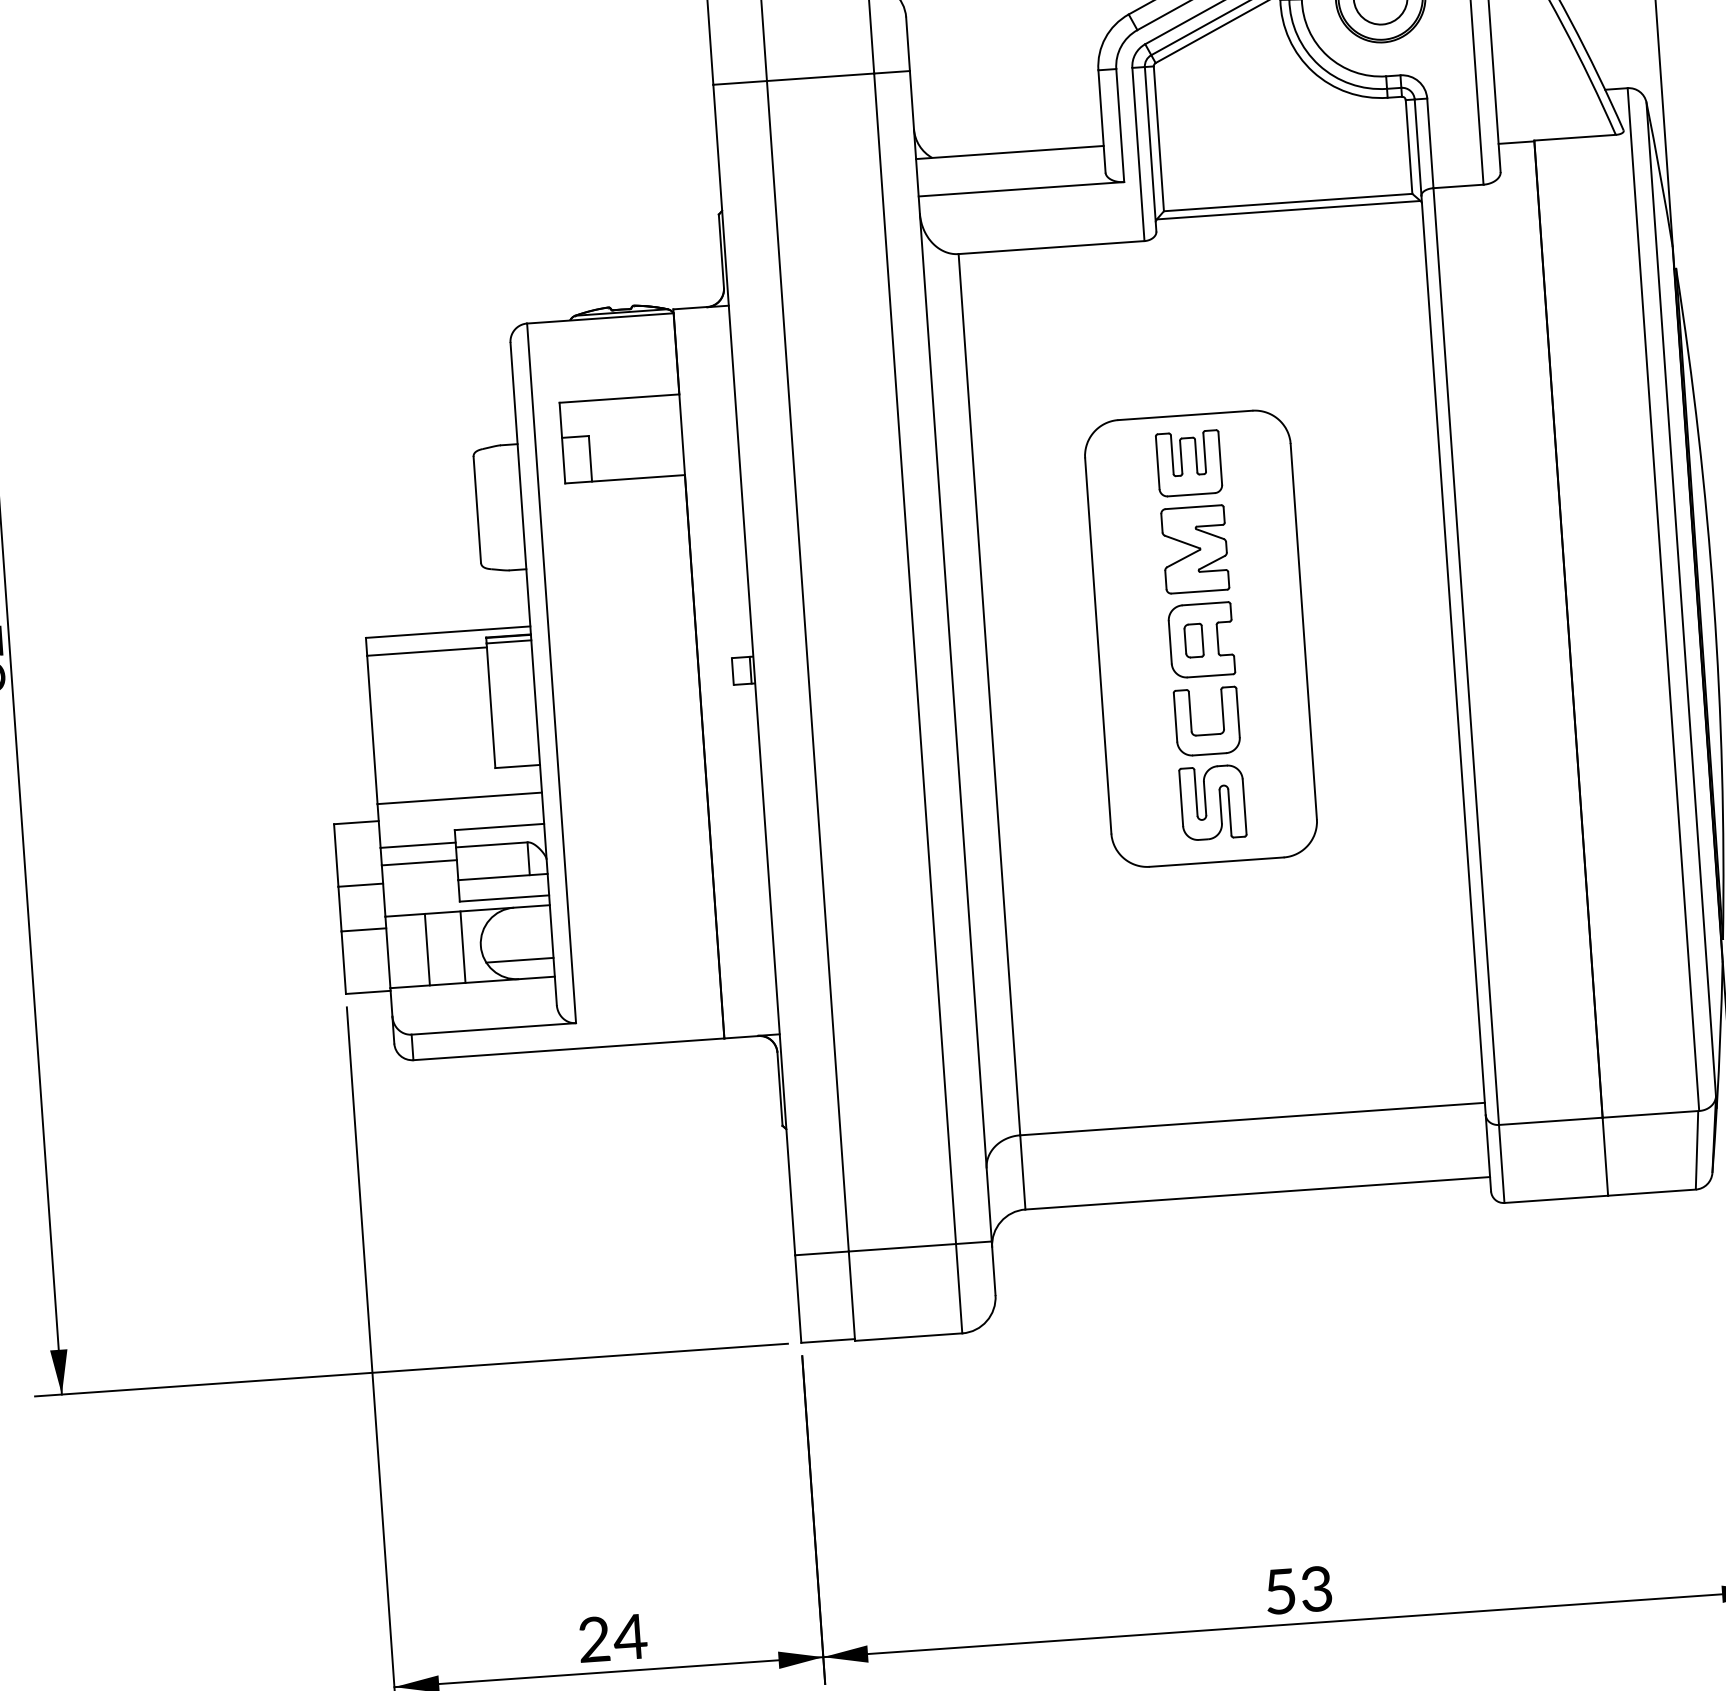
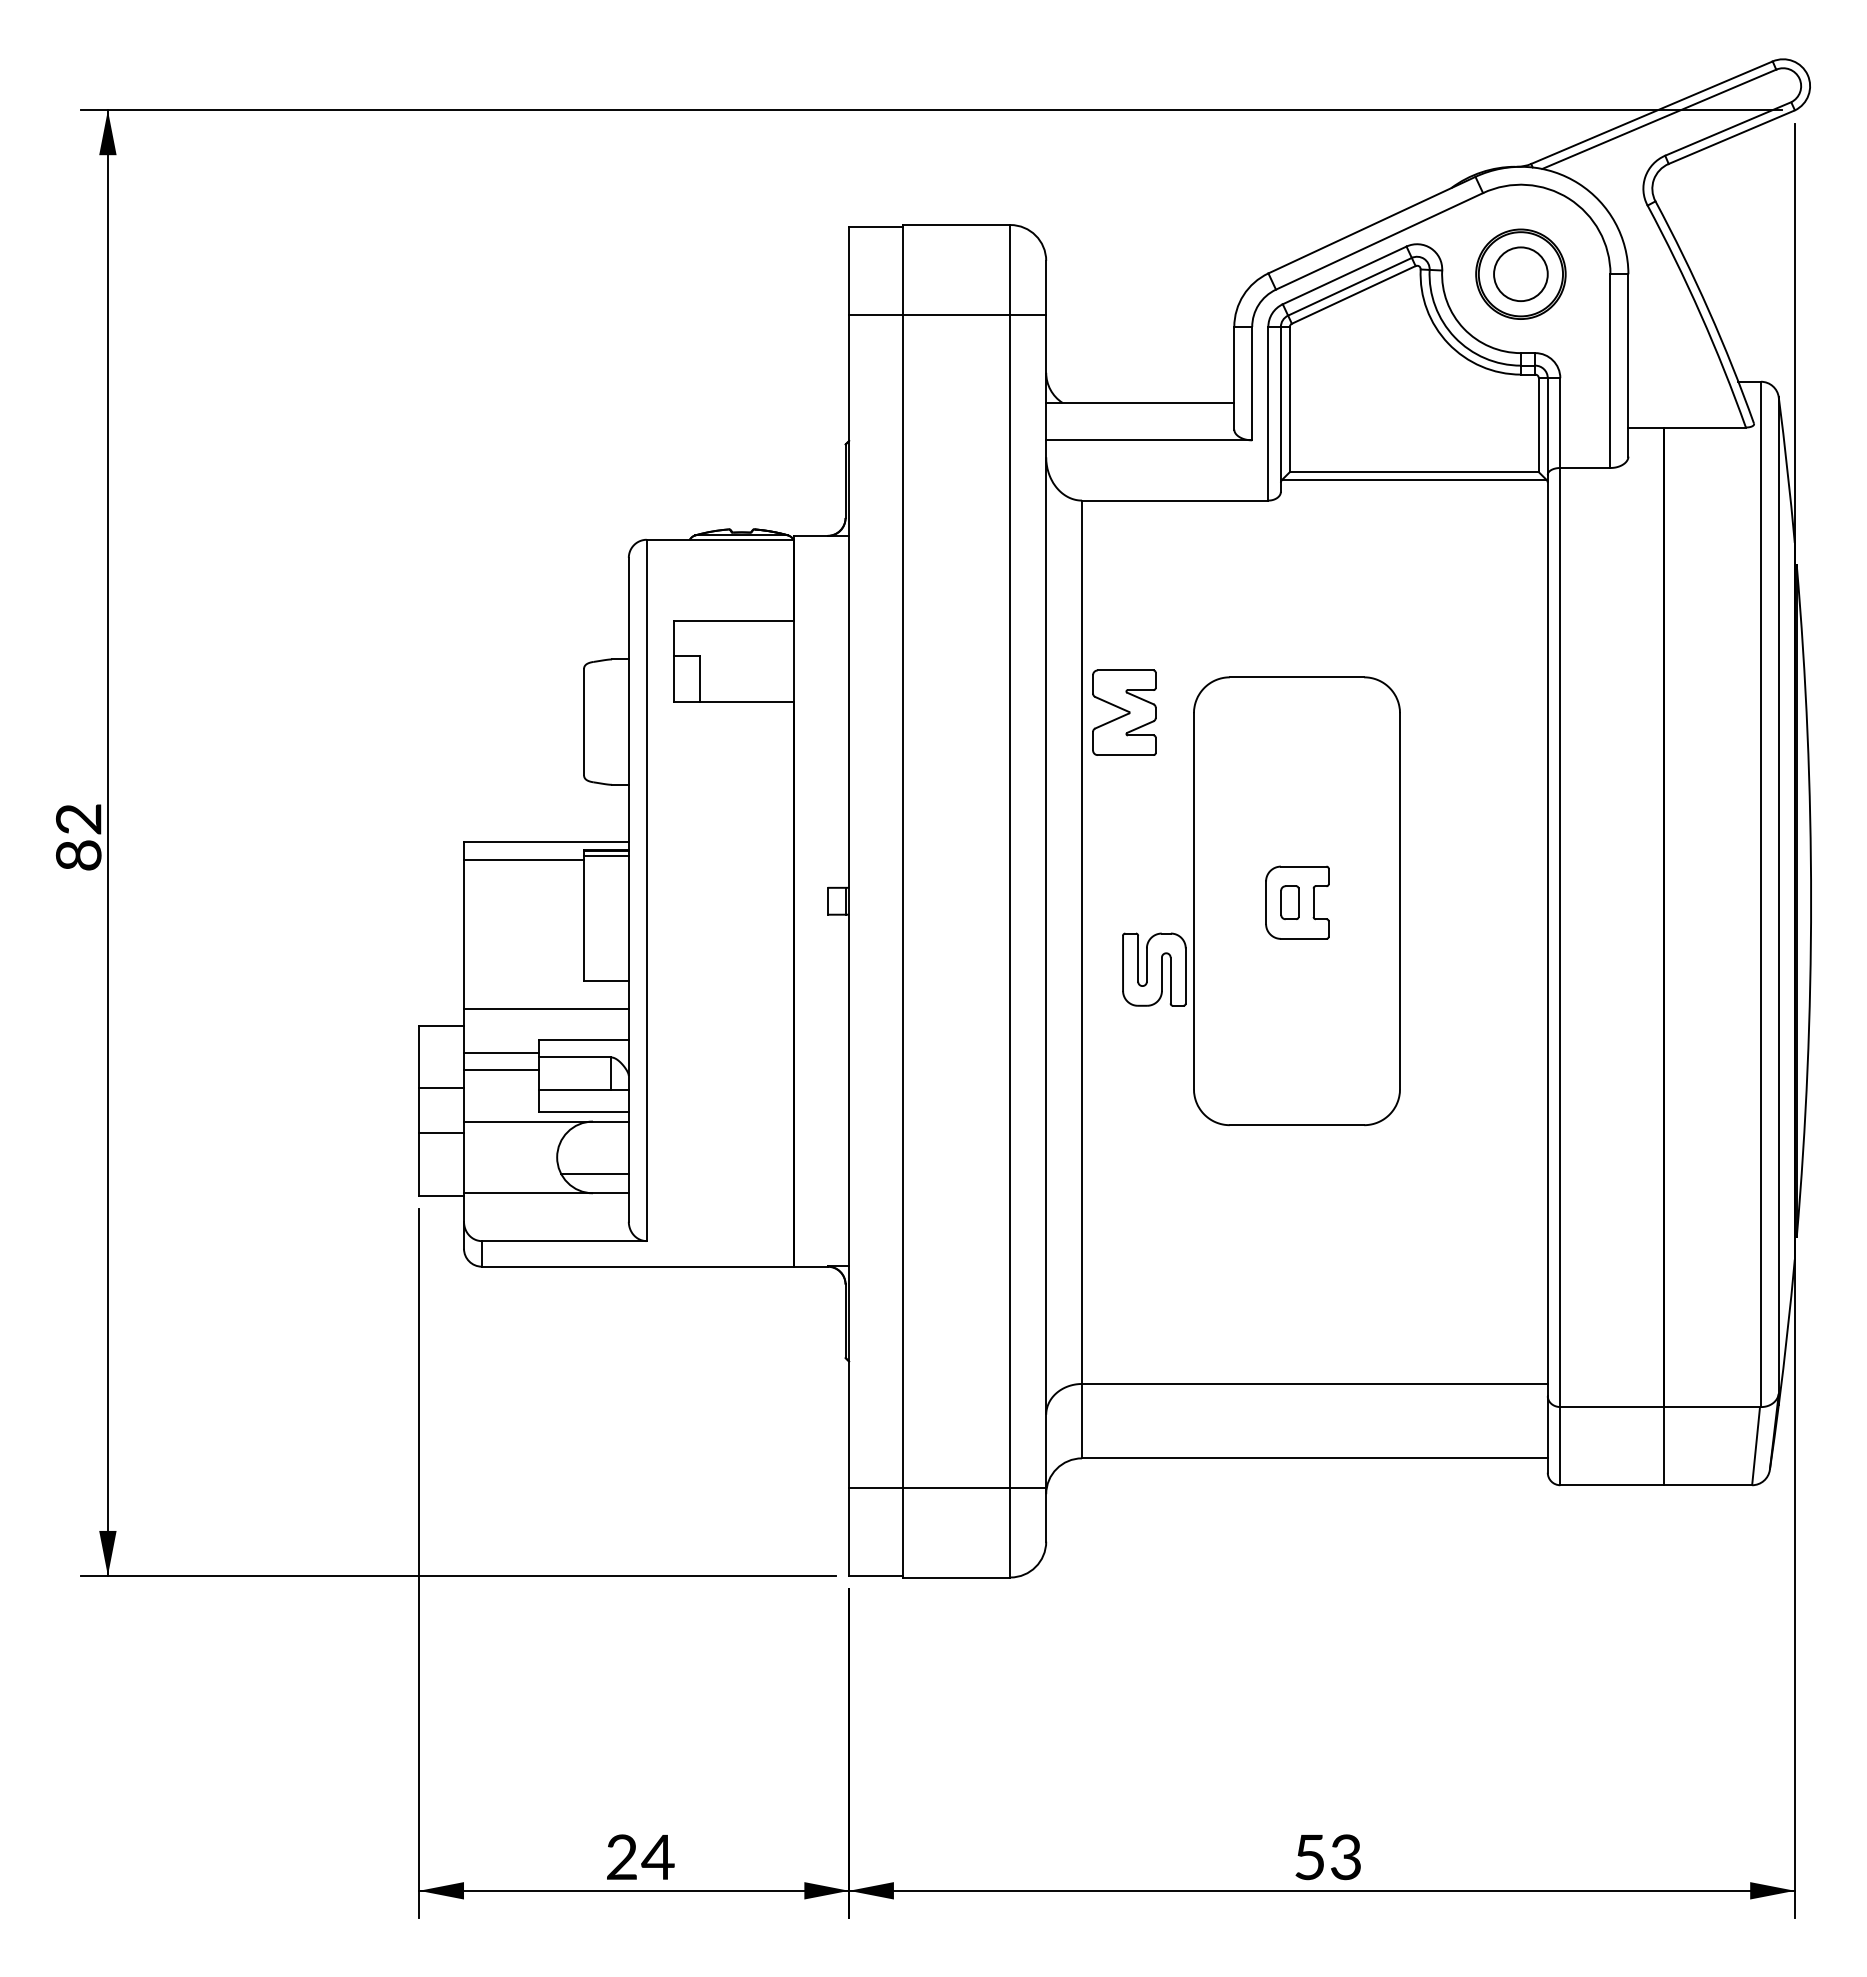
part: (1189, 463) -> (1297, 725), removed
part: (1195, 549) -> (1124, 712), moved
part: (1208, 734) -> (1297, 997), removed
part: (1212, 802) -> (1154, 969), moved
line: (463, 947) -> (539, 1157), removed
line: (427, 949) -> (503, 1157), removed

